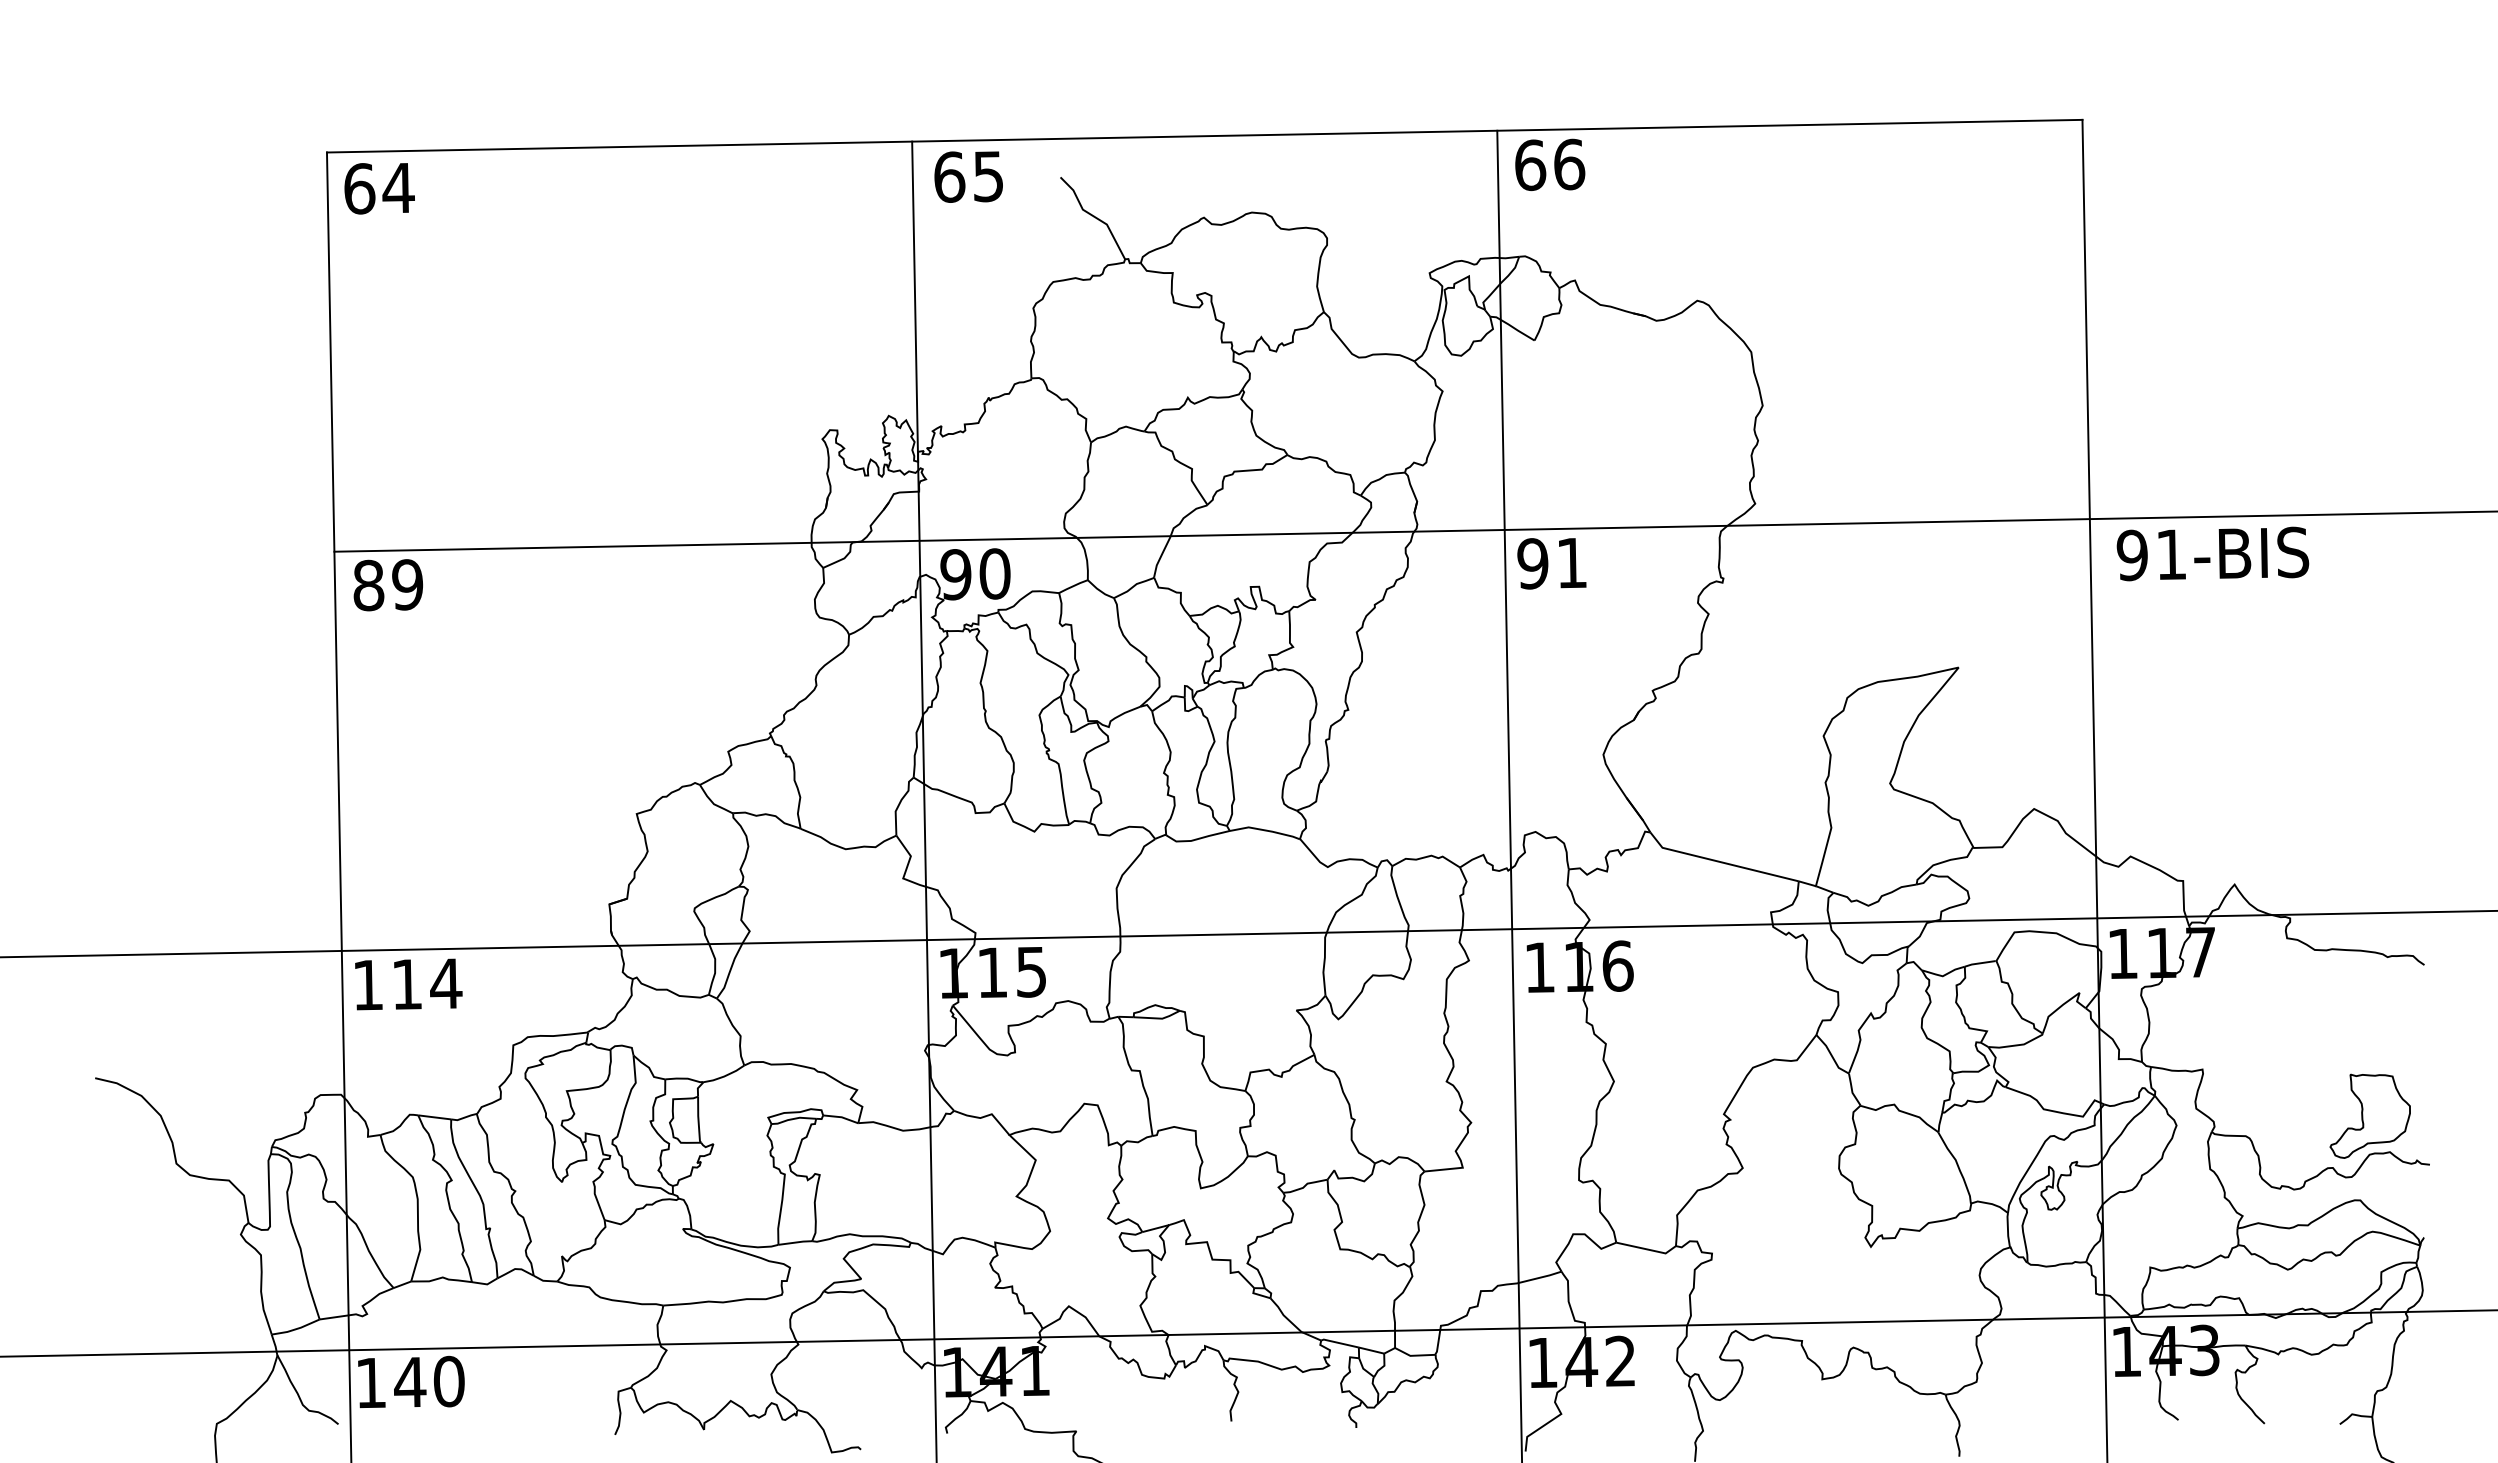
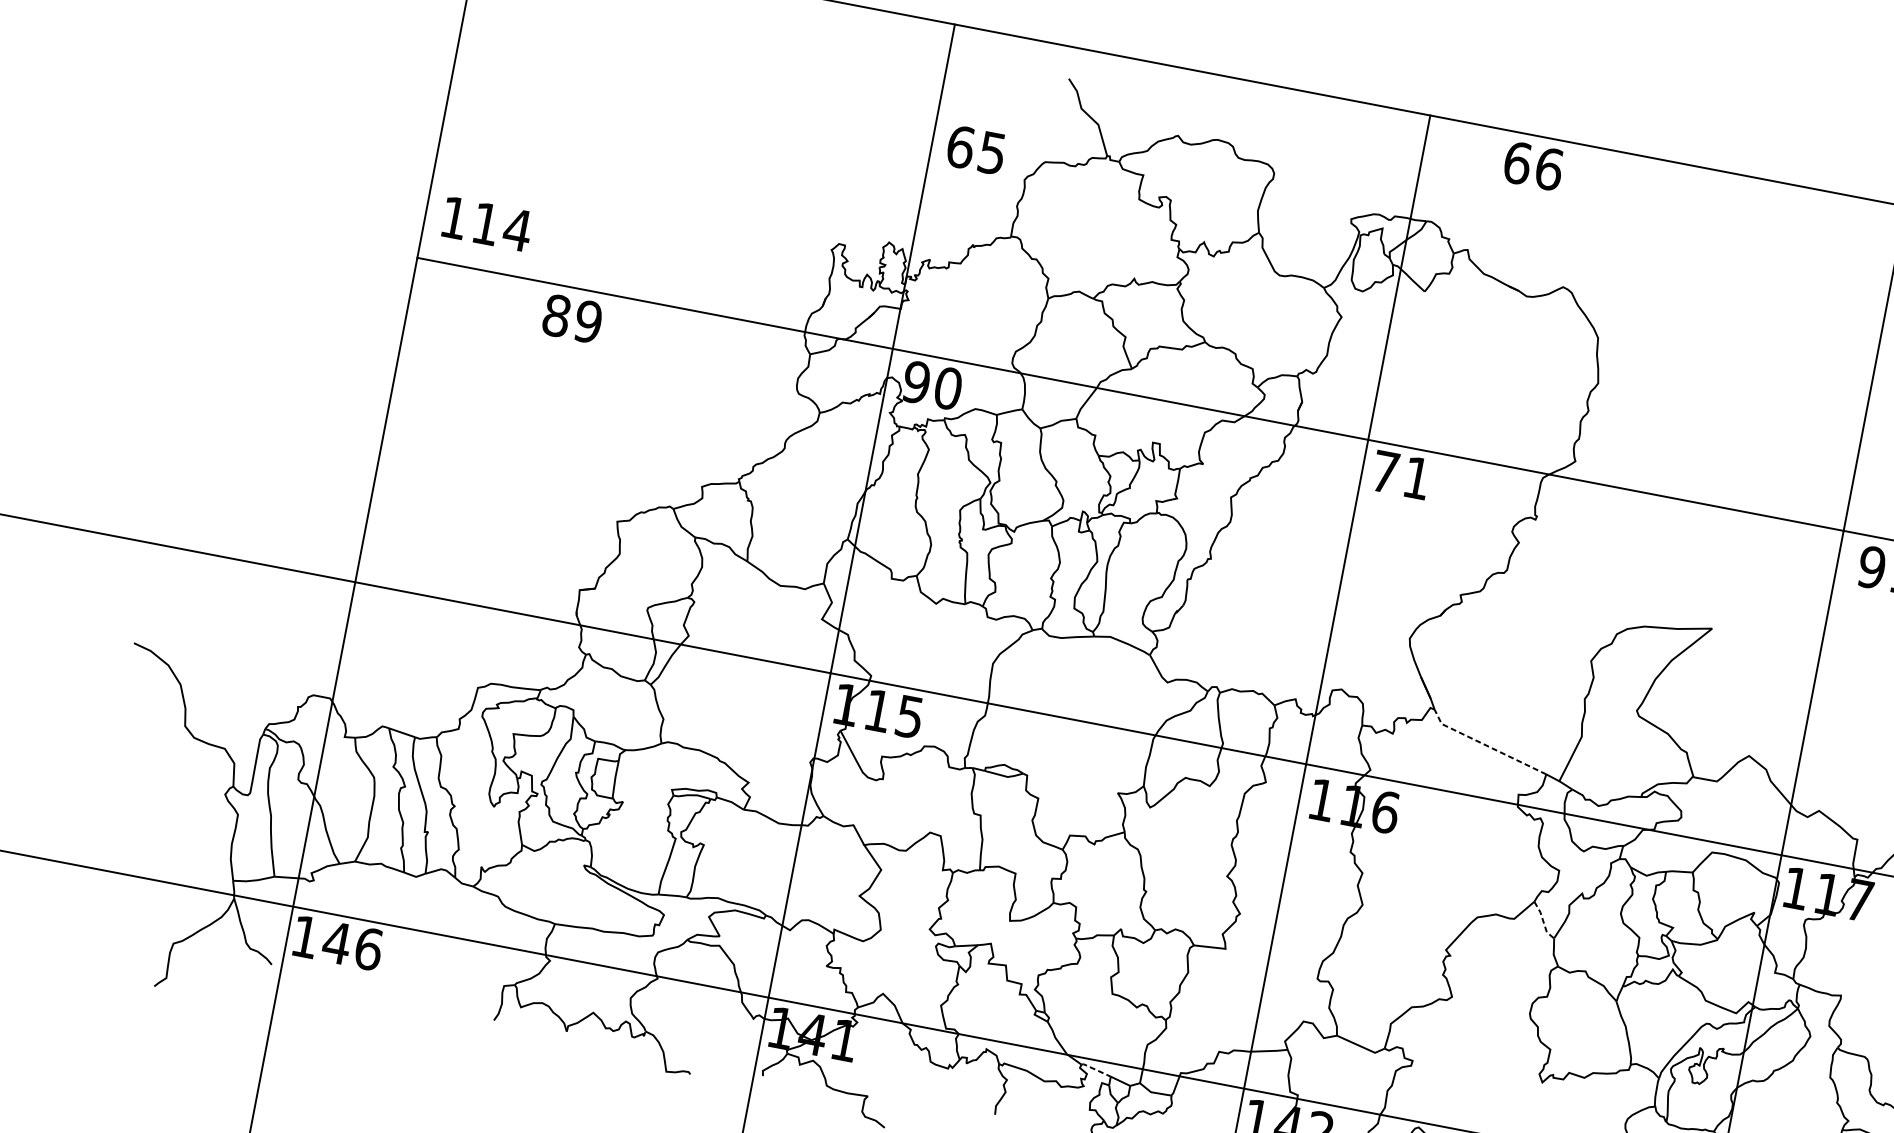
text: (1550, 164) -> (1533, 165), moved
text: (968, 176) -> (976, 149), moved
text: (1532, 563) -> (1385, 471), 91 -> 71
text: (387, 585) -> (571, 318), moved
line: (1720, 862) -> (1486, 745), solid -> dashed
text: (408, 984) -> (487, 224), moved
line: (1831, 1055) -> (1543, 920), solid -> dashed
line: (1339, 1343) -> (1095, 1070), solid -> dashed
text: (449, 1381) -> (369, 949), 140 -> 146

